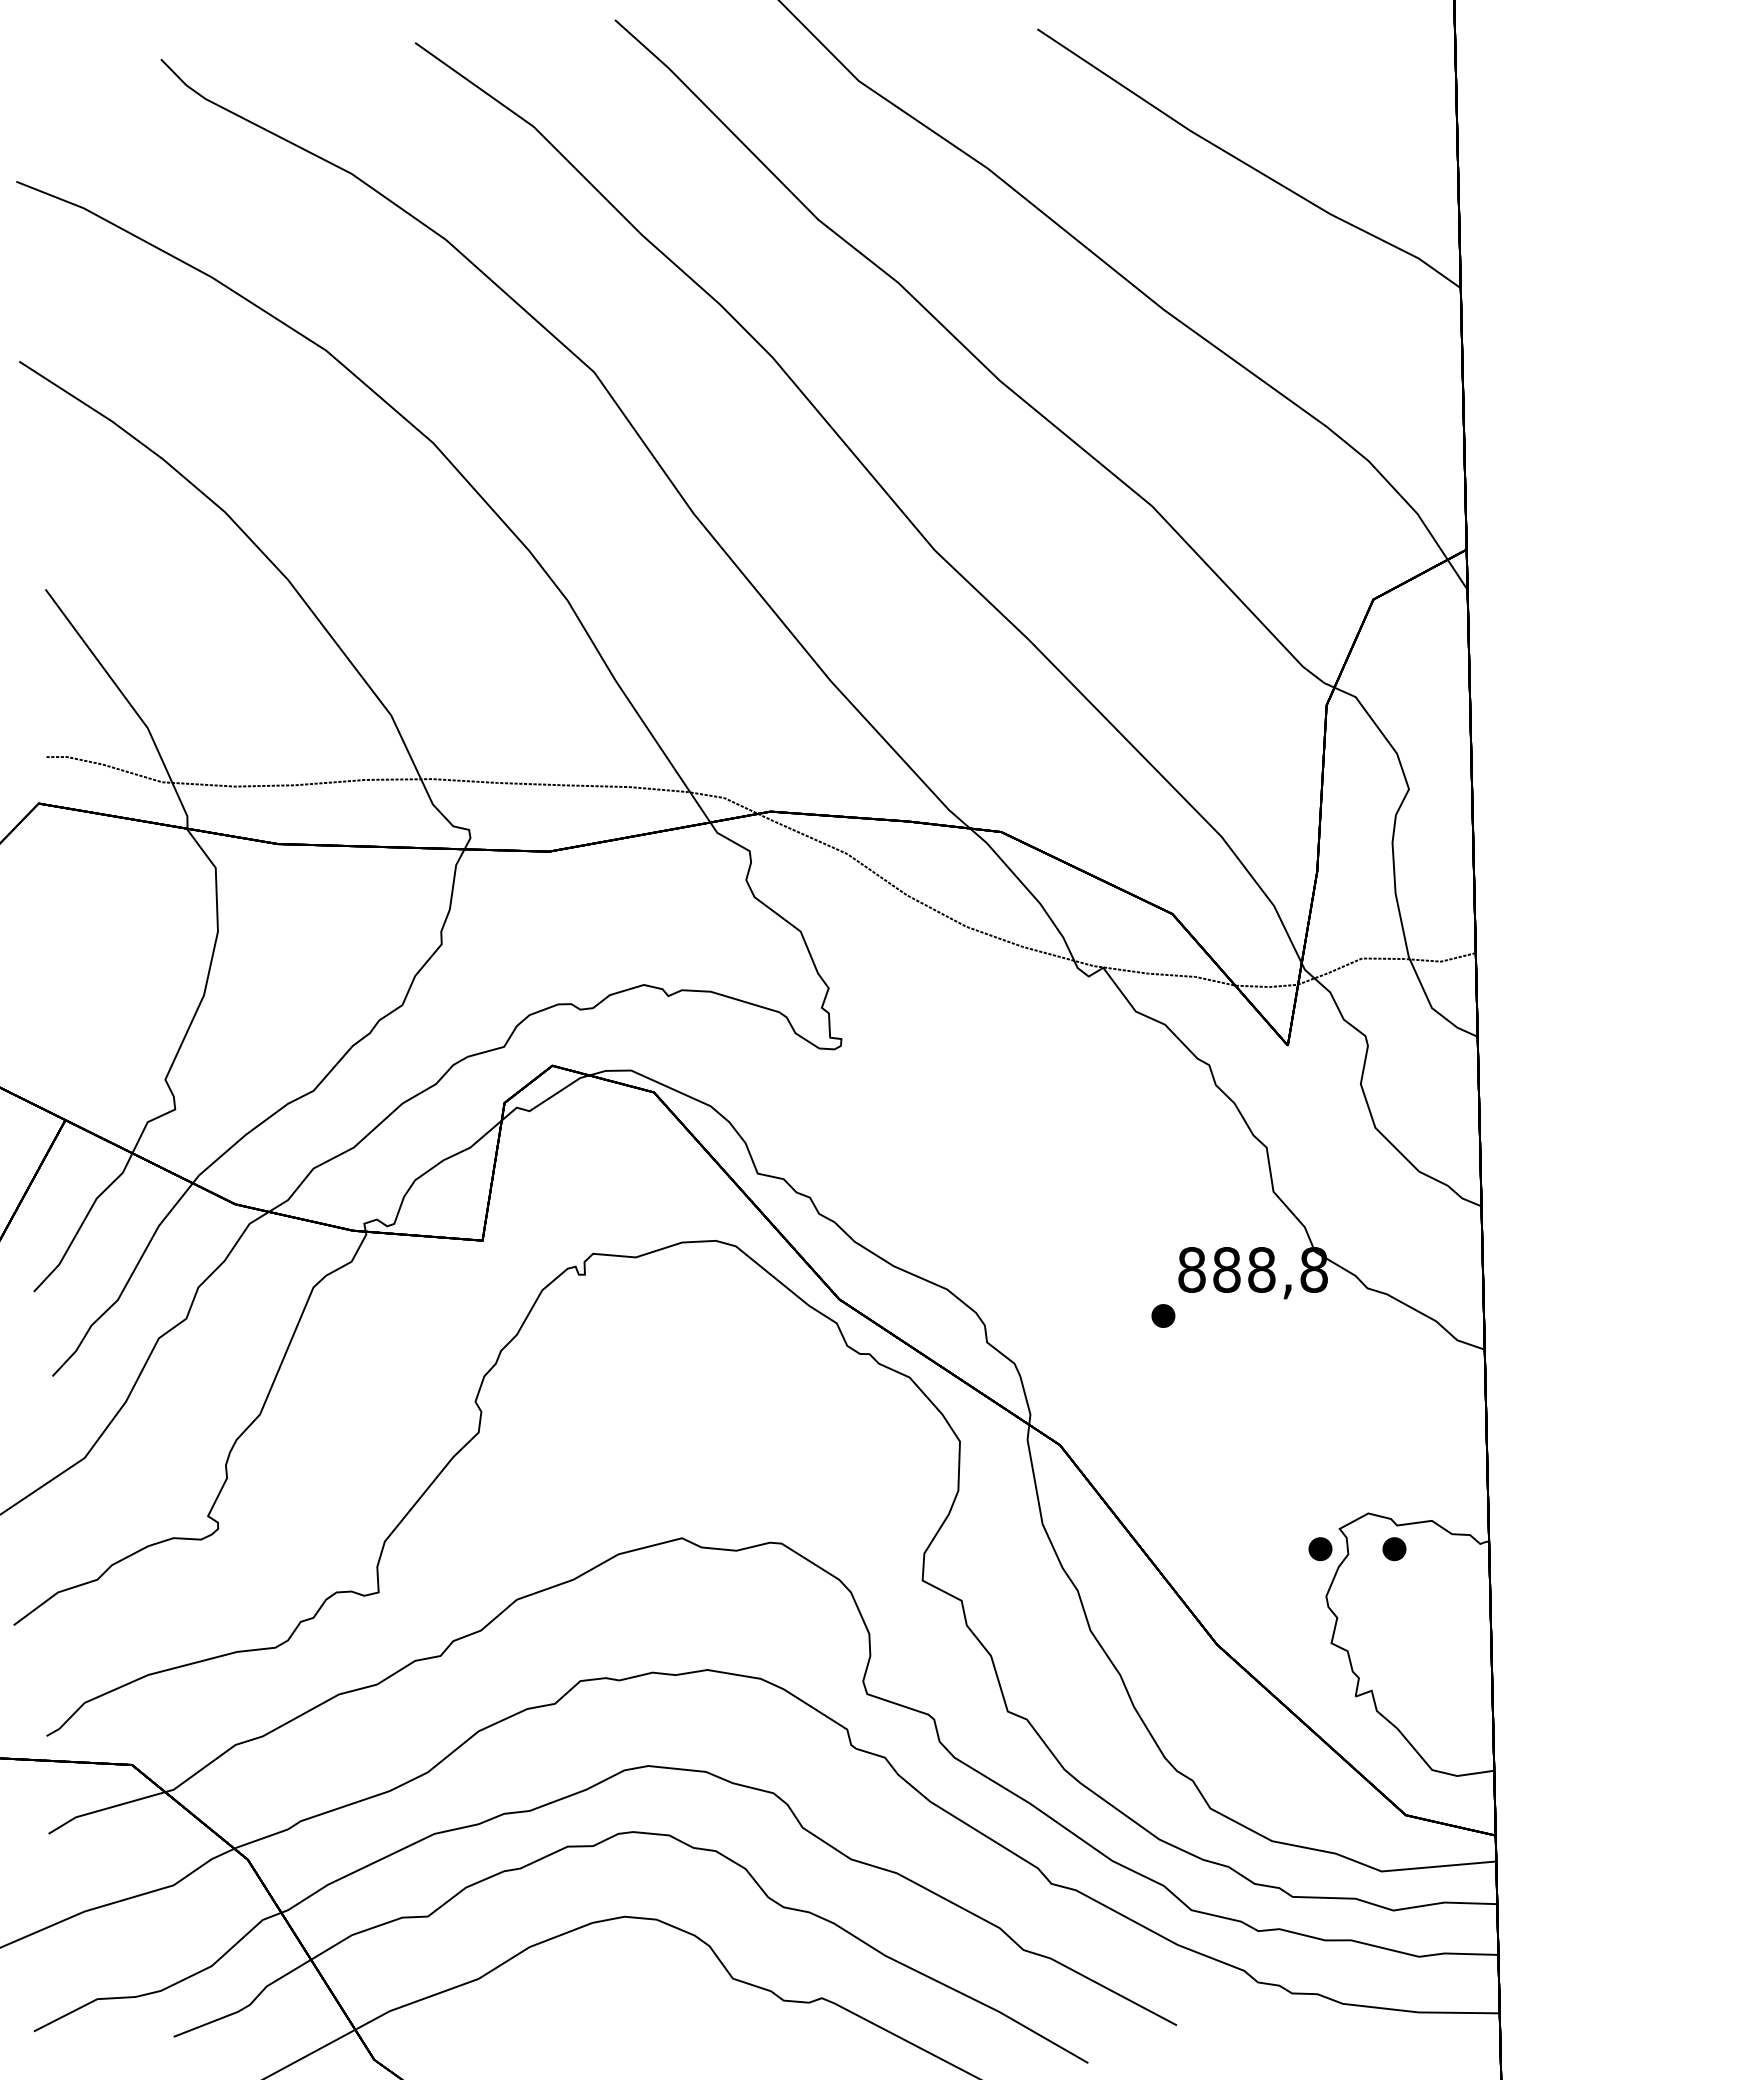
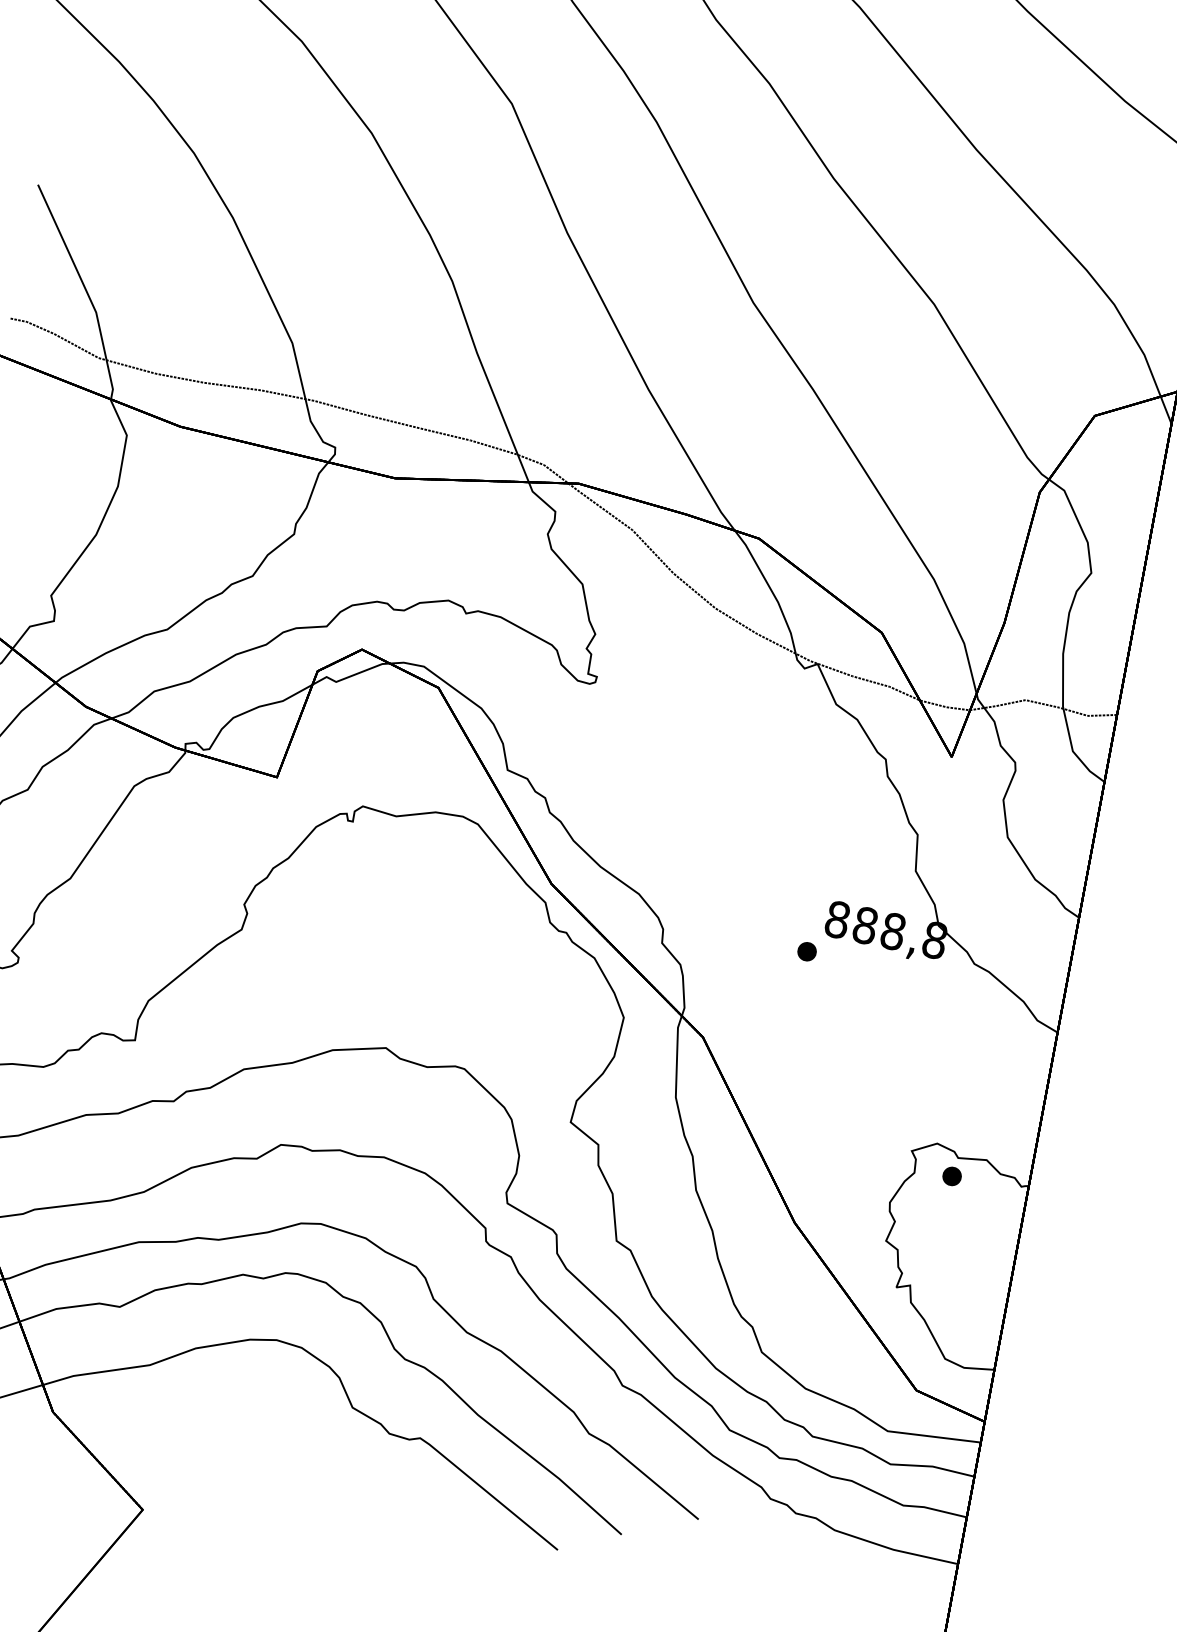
part: (1320, 1549) -> (893, 1164), removed

